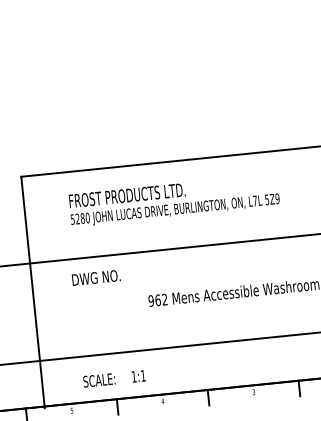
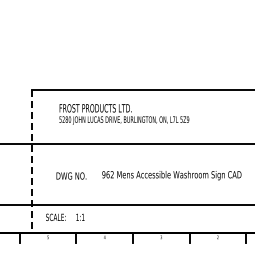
text: (96, 276) -> (71, 175), moved
line: (33, 293) -> (31, 162), solid -> dashed
text: (114, 377) -> (65, 216), moved

